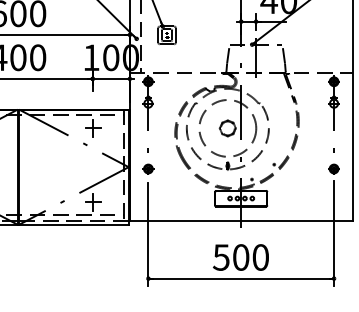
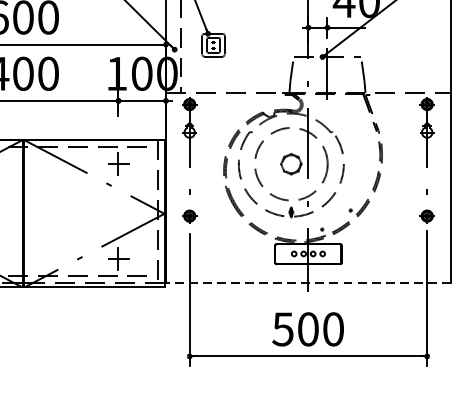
line: (240, 221) -> (307, 283), solid -> dashed

